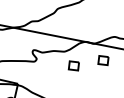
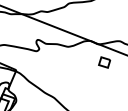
part: (73, 65) -> (74, 62), removed

